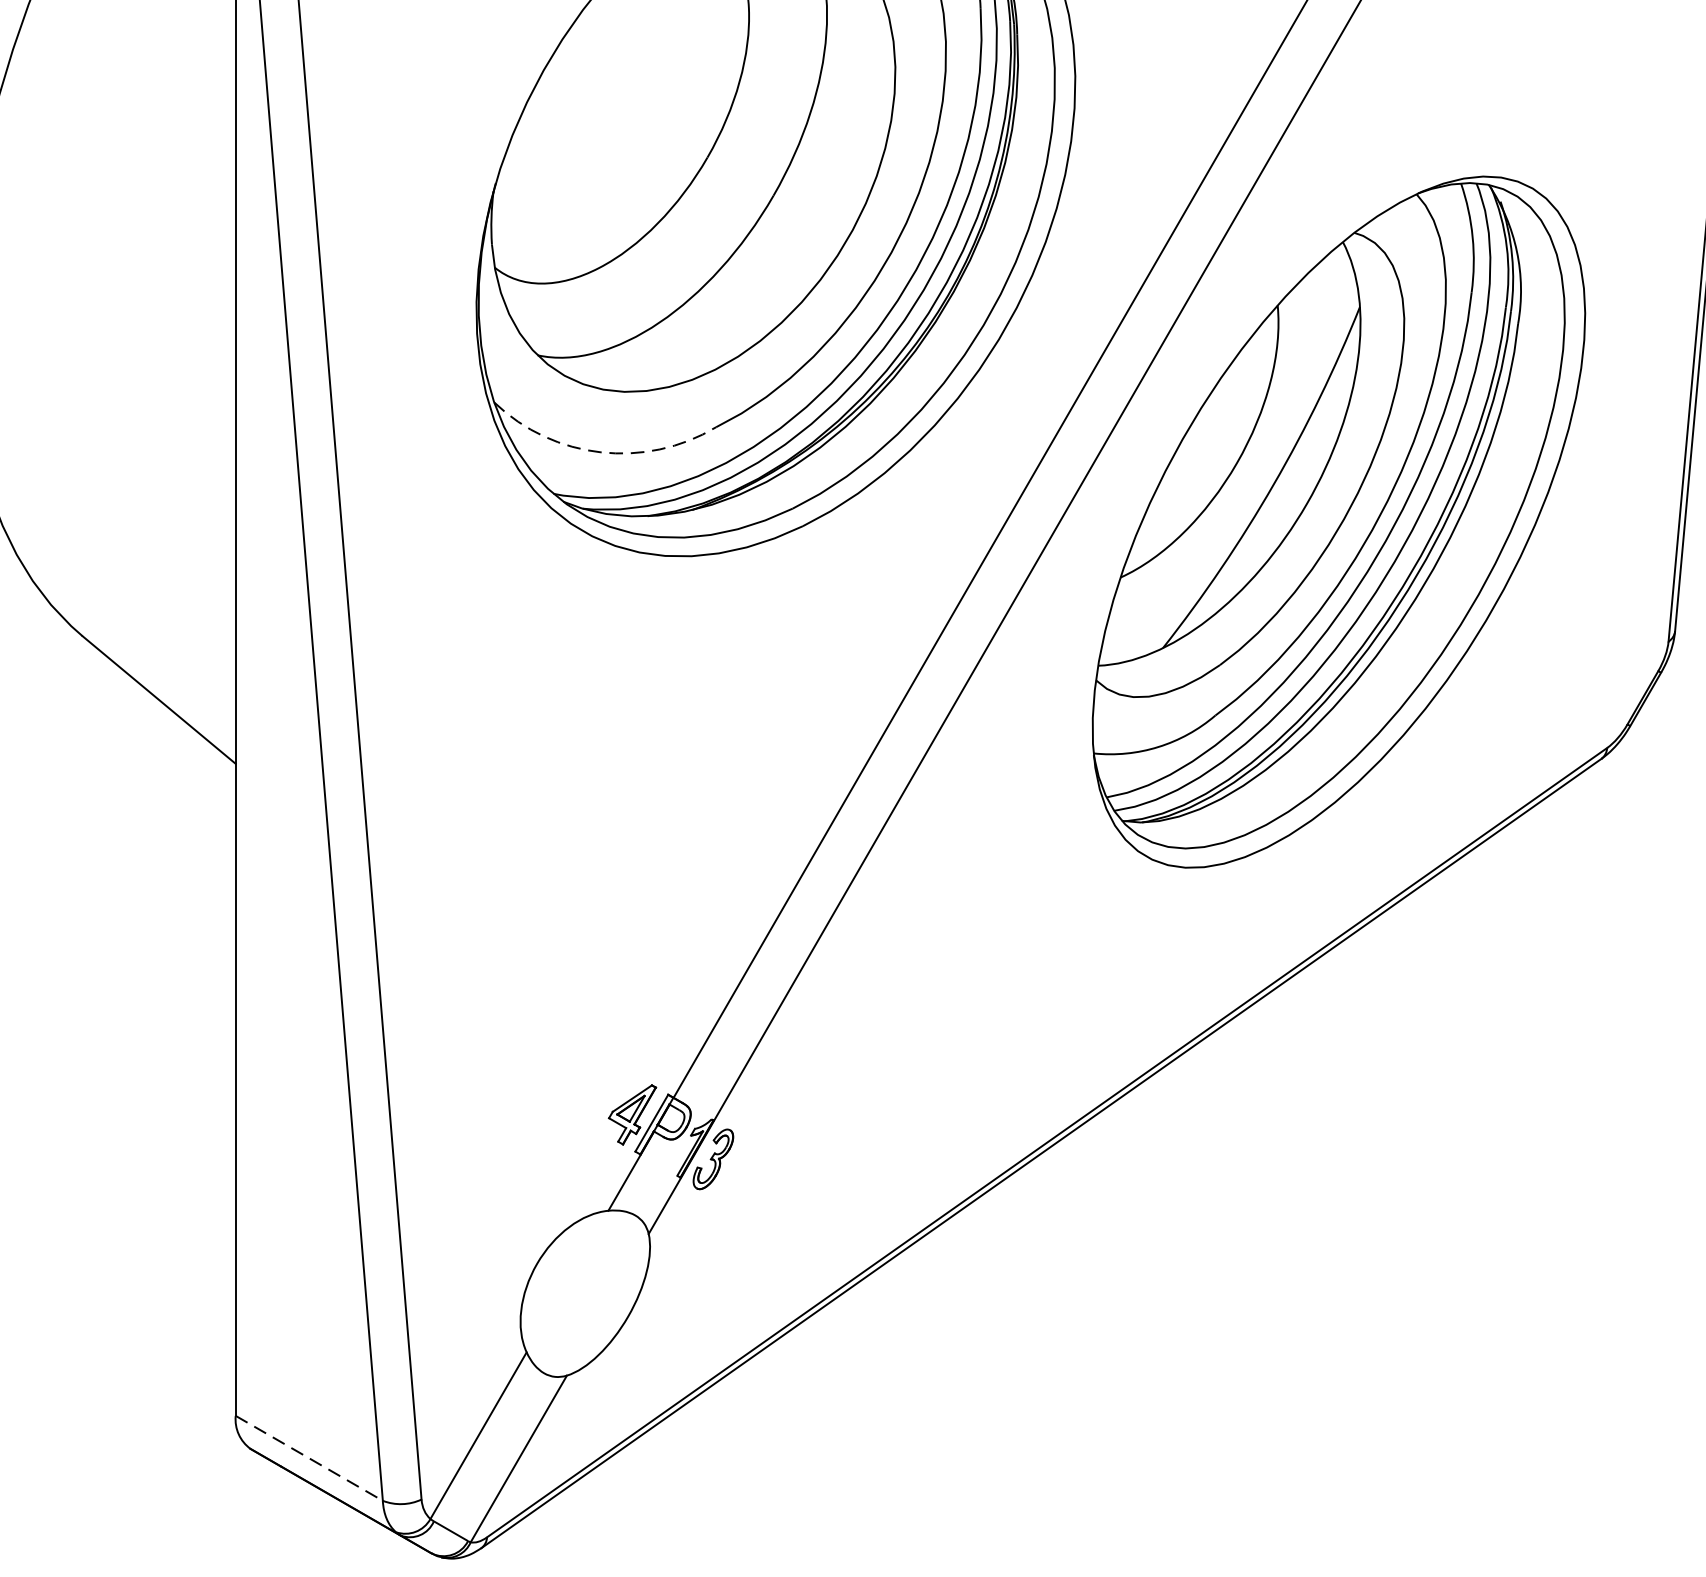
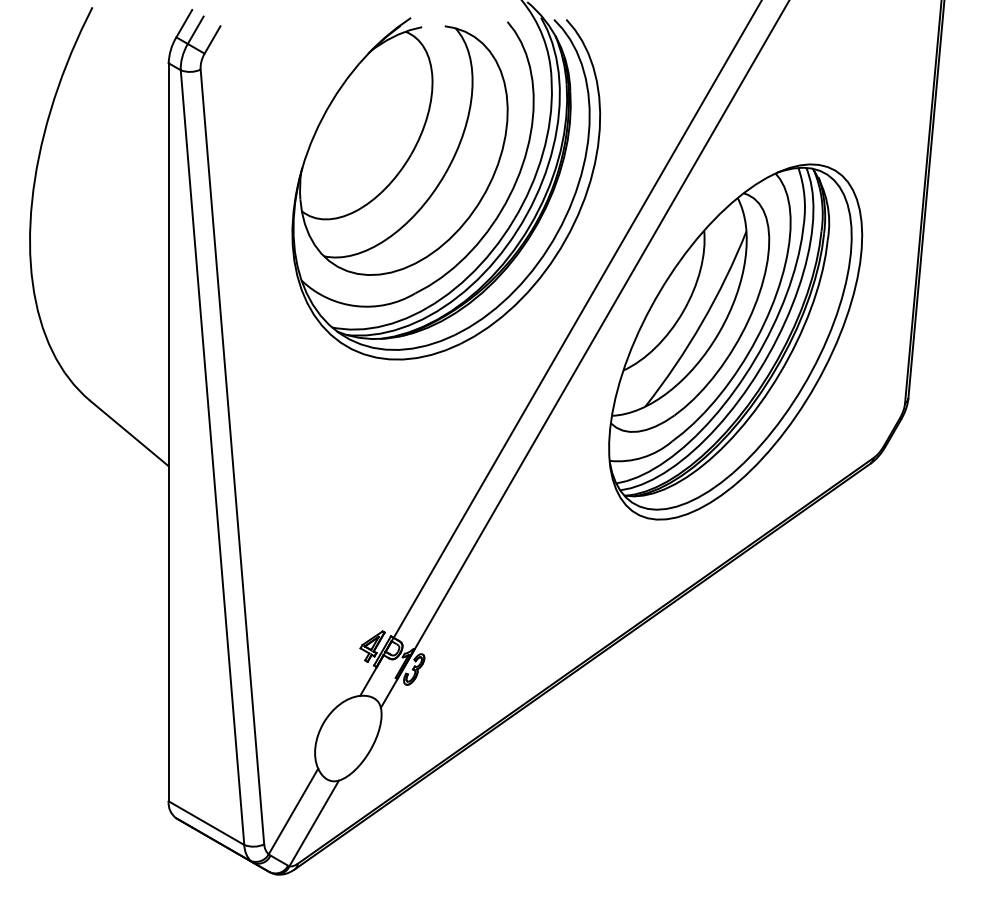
arc: (601, 453) -> (356, 306), dashed -> solid
line: (309, 1459) -> (206, 823), dashed -> solid

